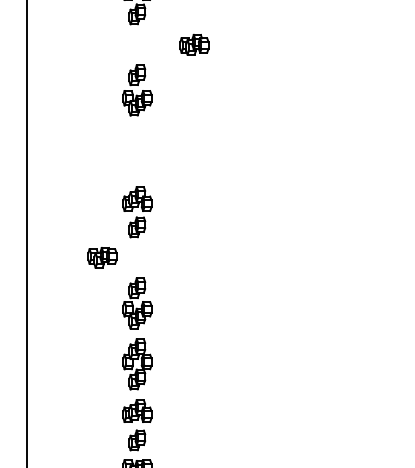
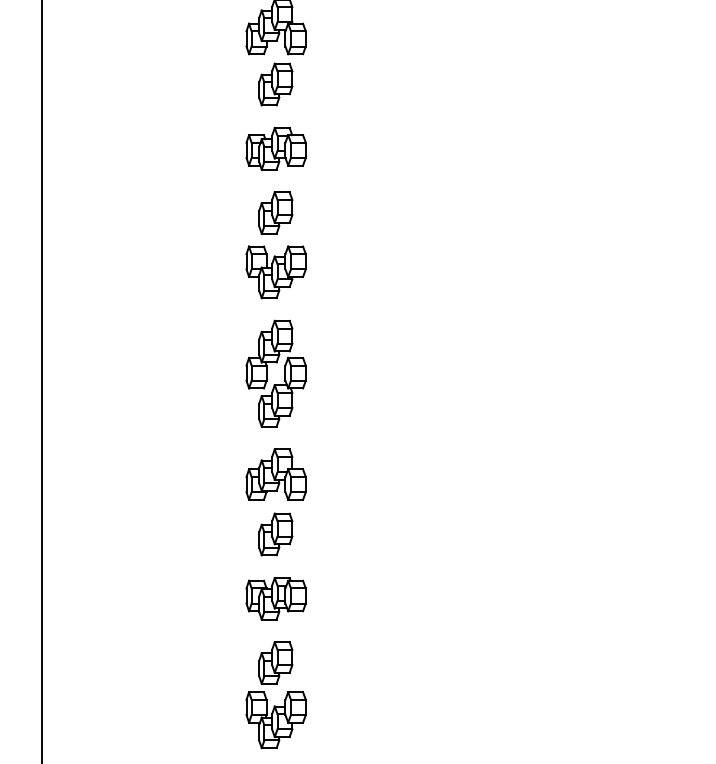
part: (194, 44) -> (276, 148), moved
part: (137, 151) -> (276, 374), added
part: (102, 257) -> (276, 598), moved

